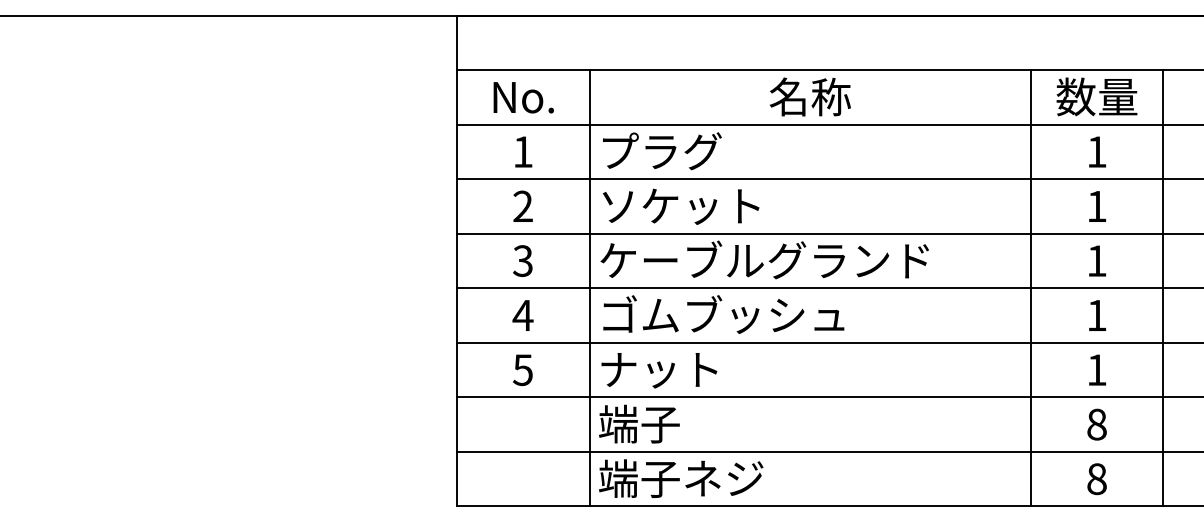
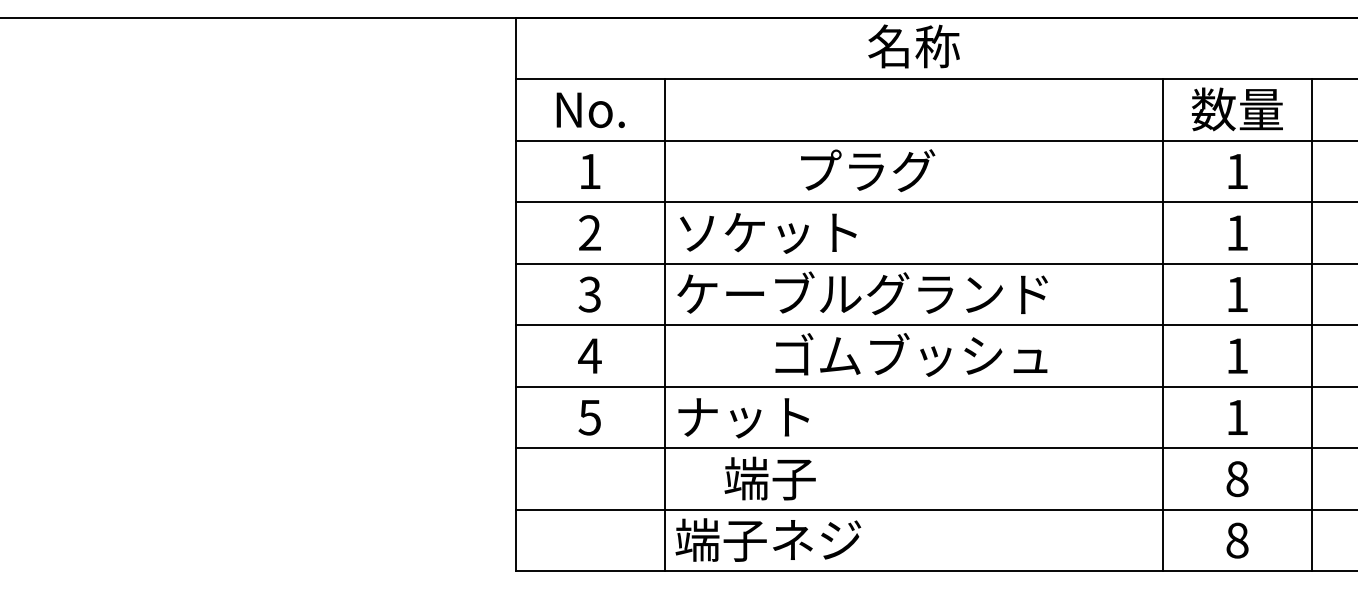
text: (809, 97) -> (913, 46), moved
text: (662, 151) -> (868, 170), moved
text: (723, 314) -> (911, 354), moved
text: (638, 424) -> (769, 478), moved

